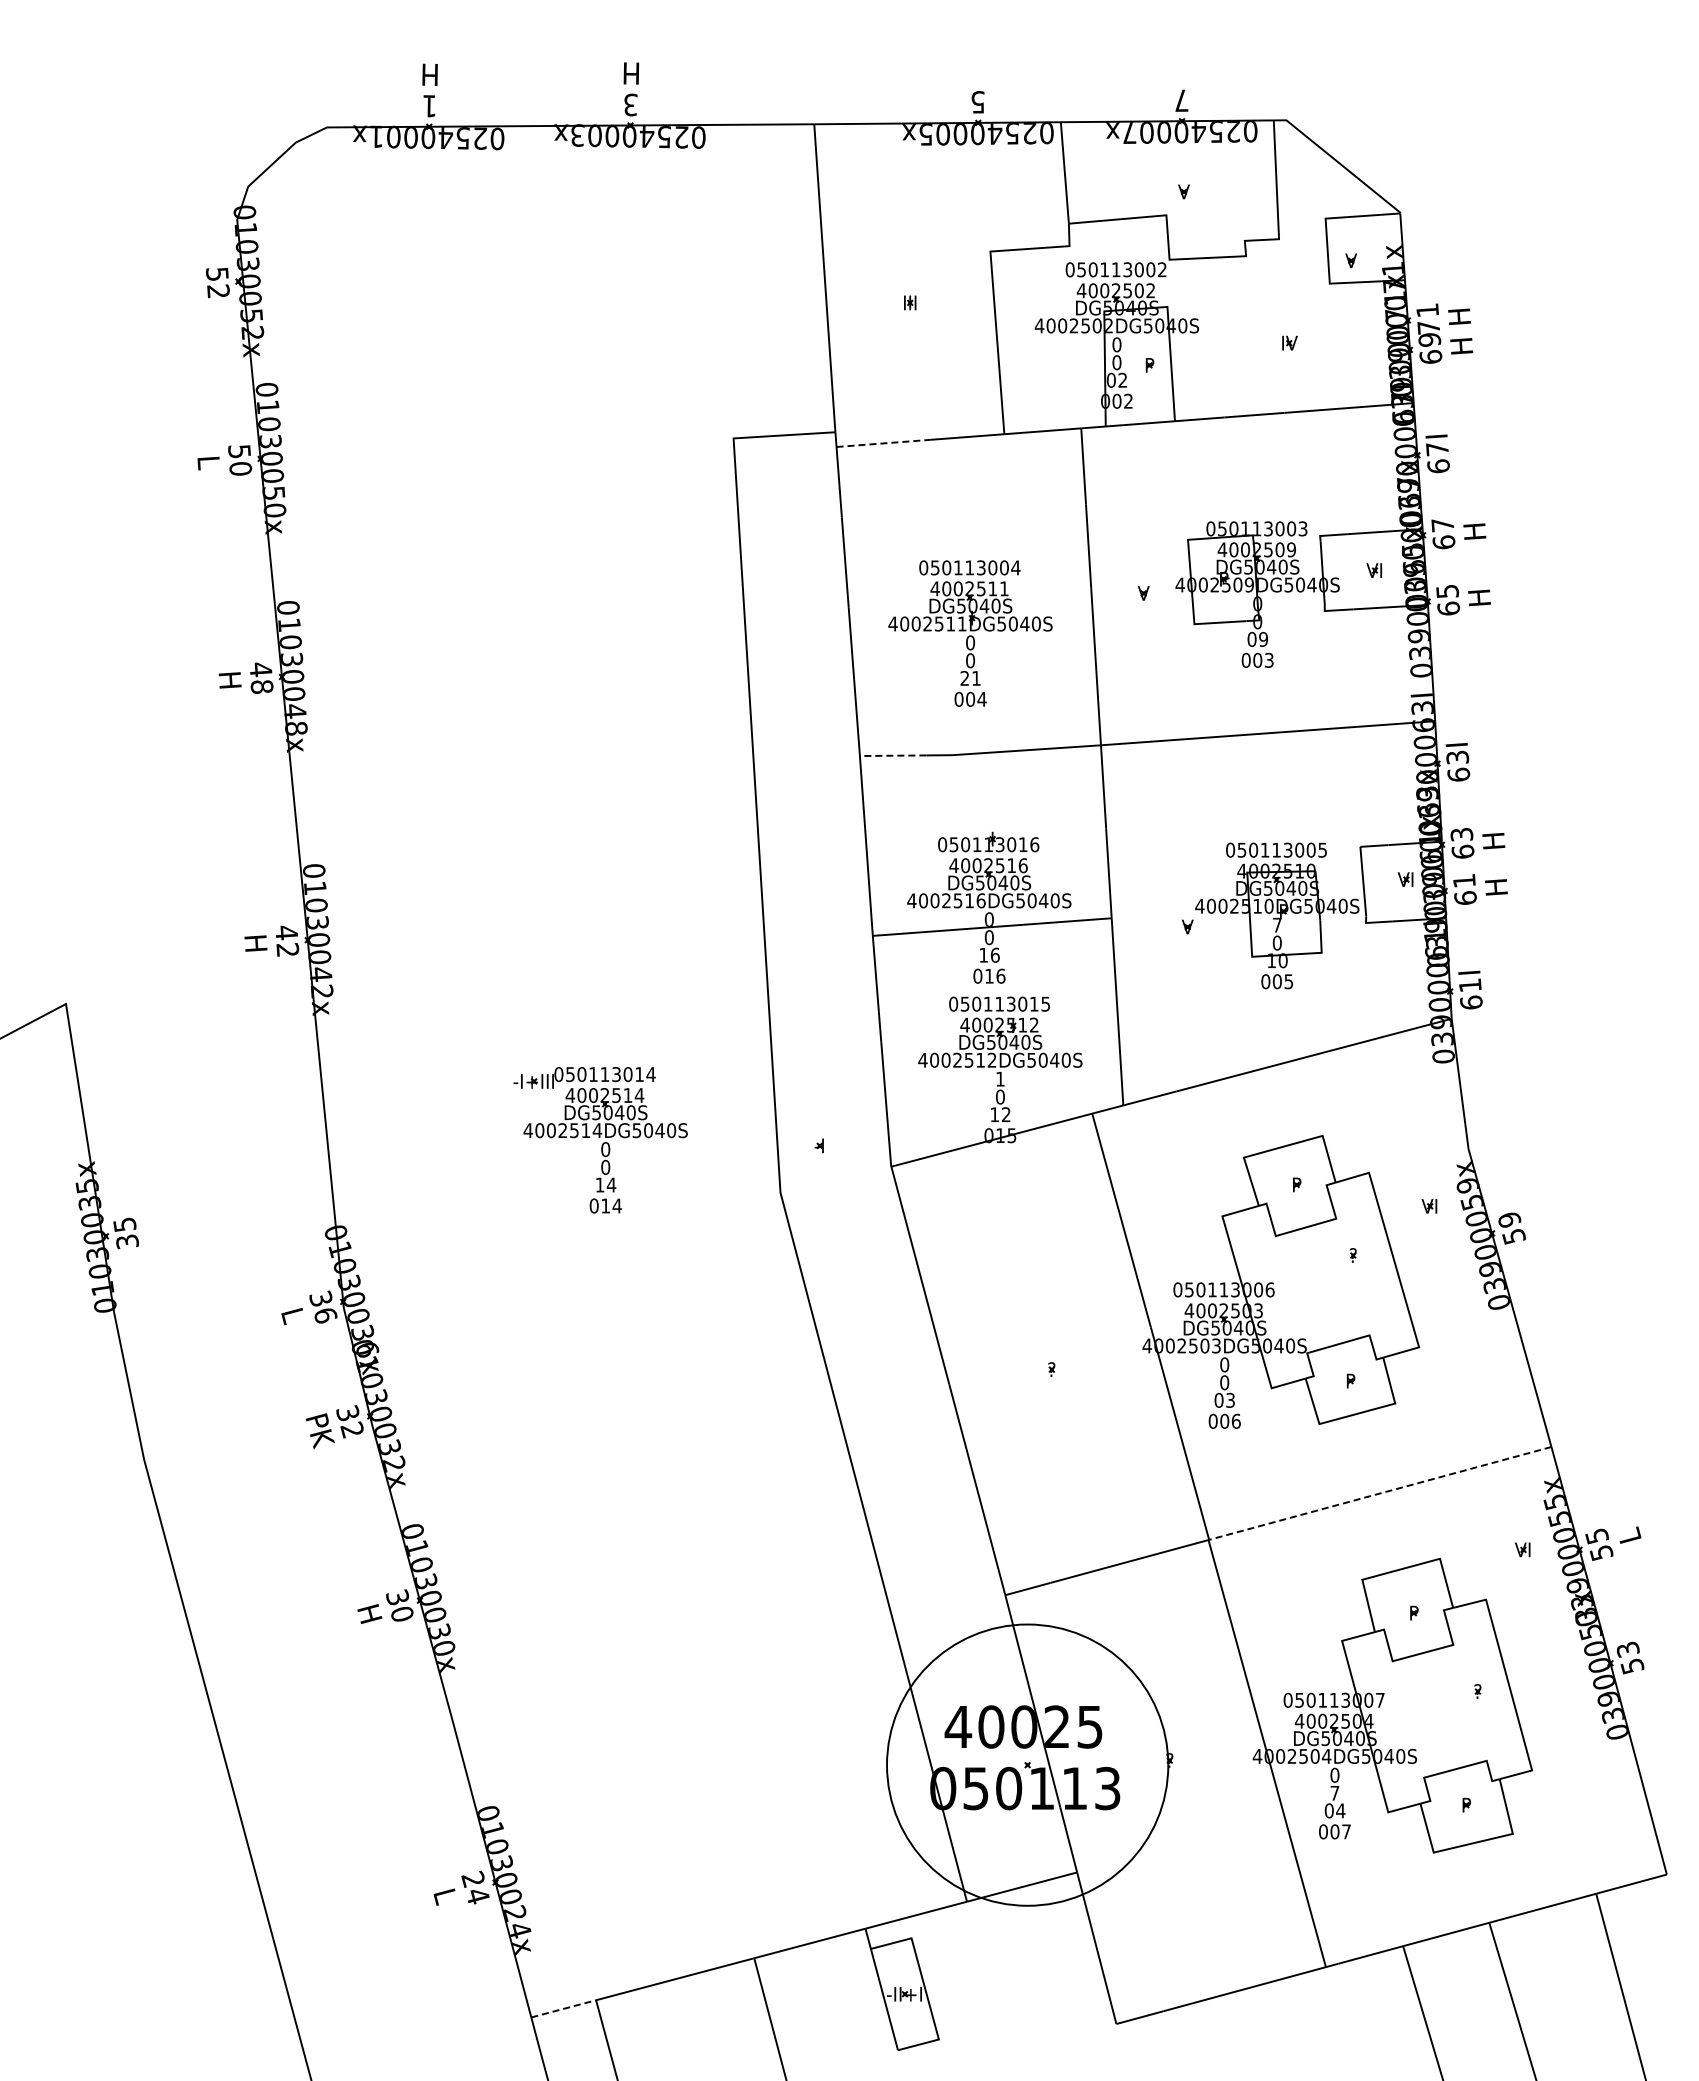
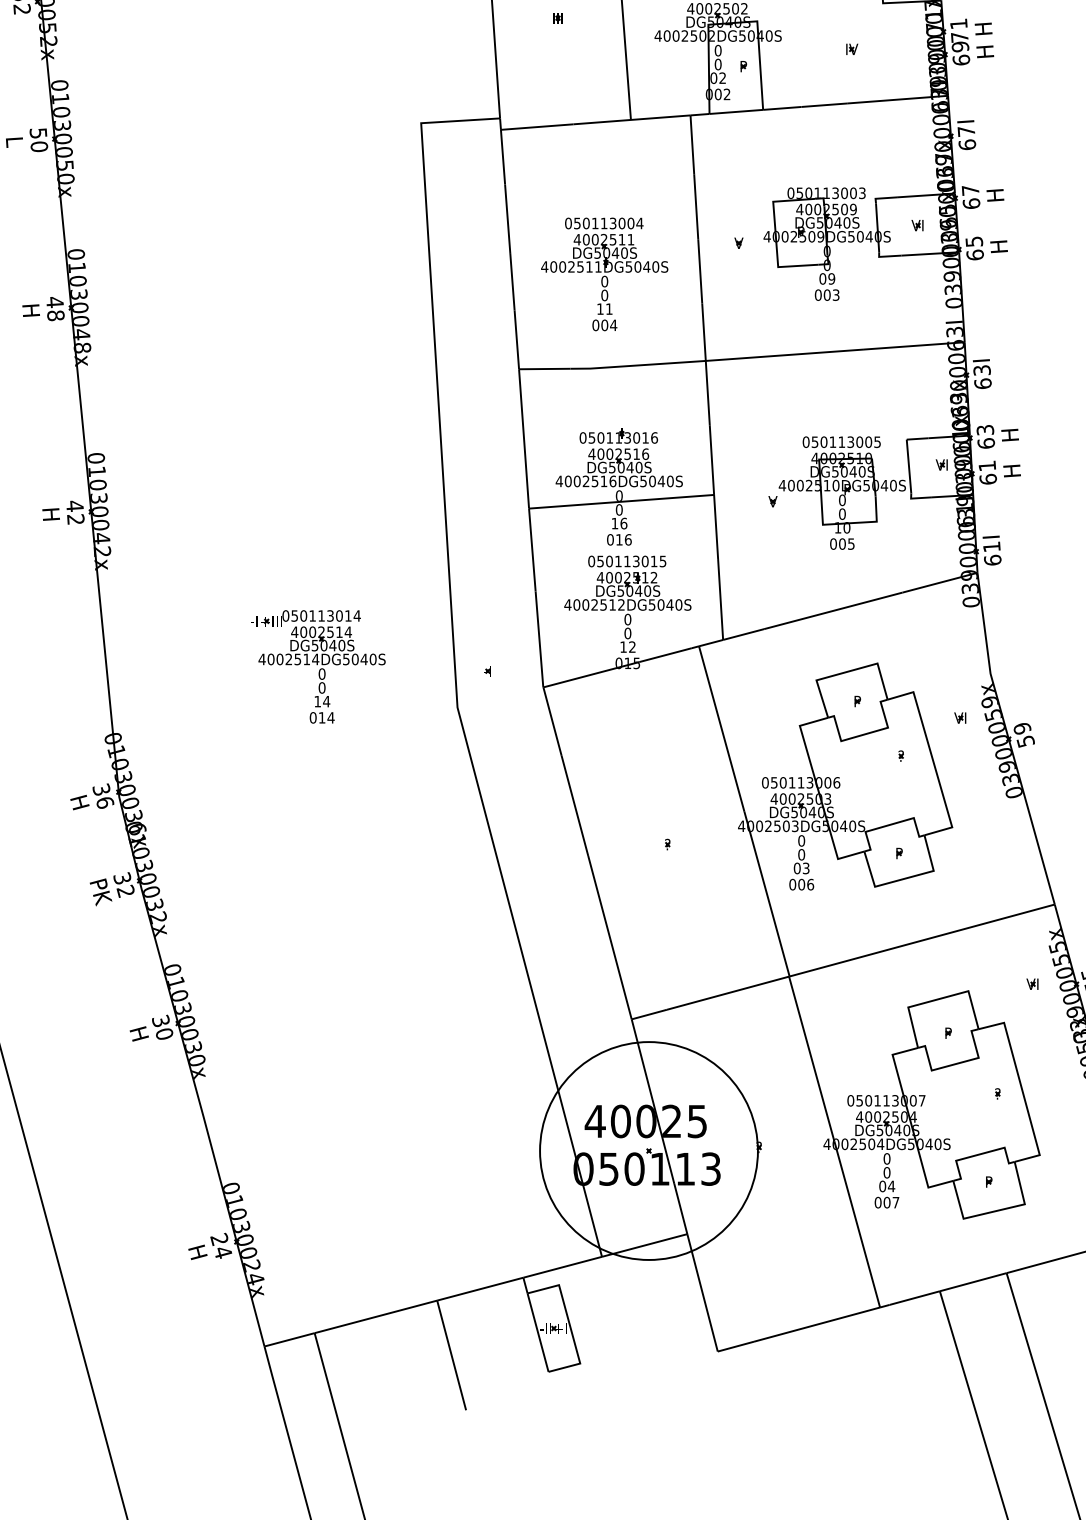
line: (883, 443) -> (537, 127), dashed -> solid
text: (964, 677) -> (600, 308), 21 -> 11
line: (892, 755) -> (544, 368), dashed -> solid
text: (1276, 924) -> (841, 499), 7 -> 0
text: (1000, 1078) -> (627, 619), 1 -> 0
text: (292, 1315) -> (79, 802), L -> H
line: (1379, 1493) -> (921, 940), dashed -> solid
text: (1334, 1792) -> (886, 1172), 7 -> 0
text: (445, 1895) -> (198, 1252), L -> H
line: (564, 2008) -> (290, 1339), dashed -> solid

